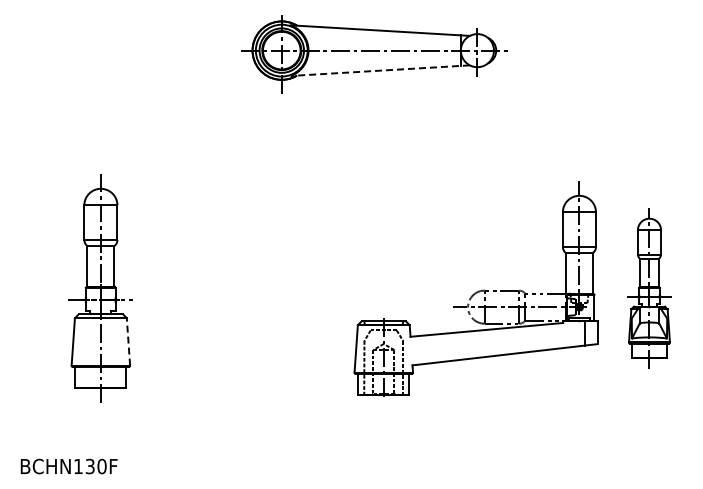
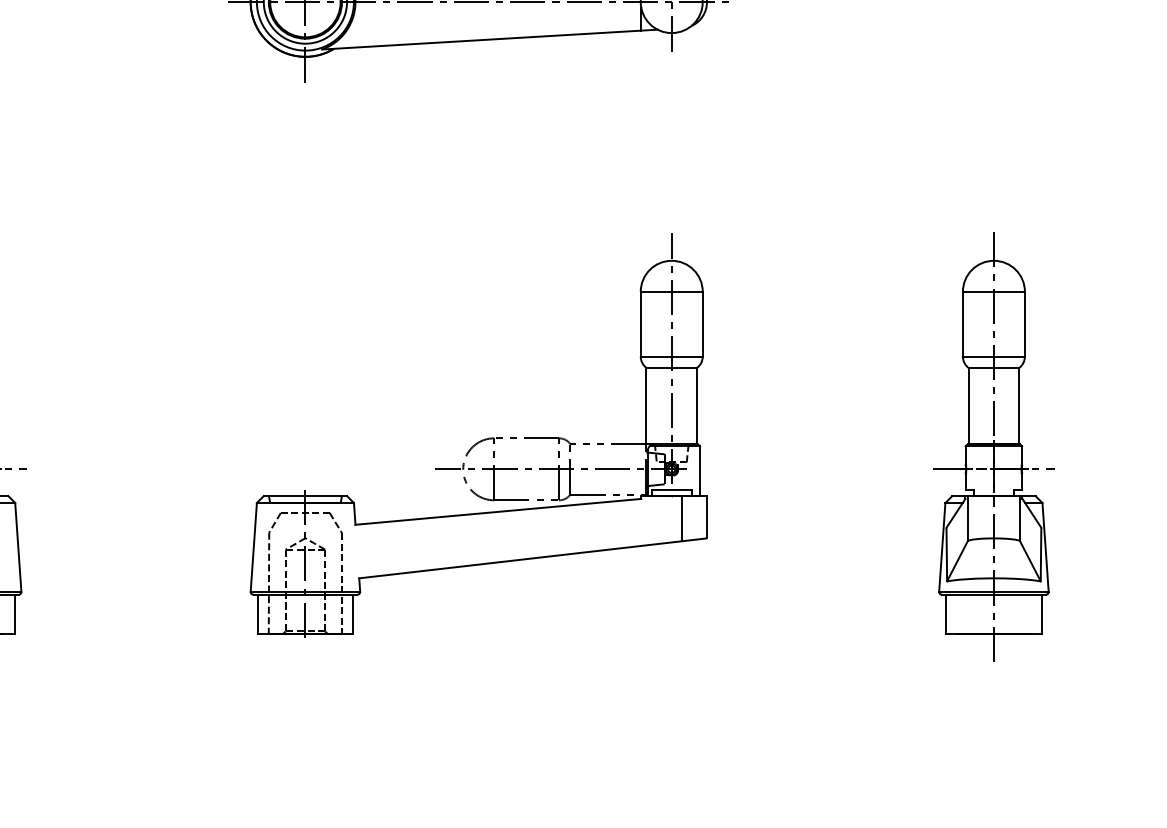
line: (380, 70) -> (490, 39), dashed -> solid
part: (475, 288) -> (477, 434), moved
part: (649, 288) -> (993, 447), size x1.43
line: (128, 341) -> (18, 546), dashed -> solid

